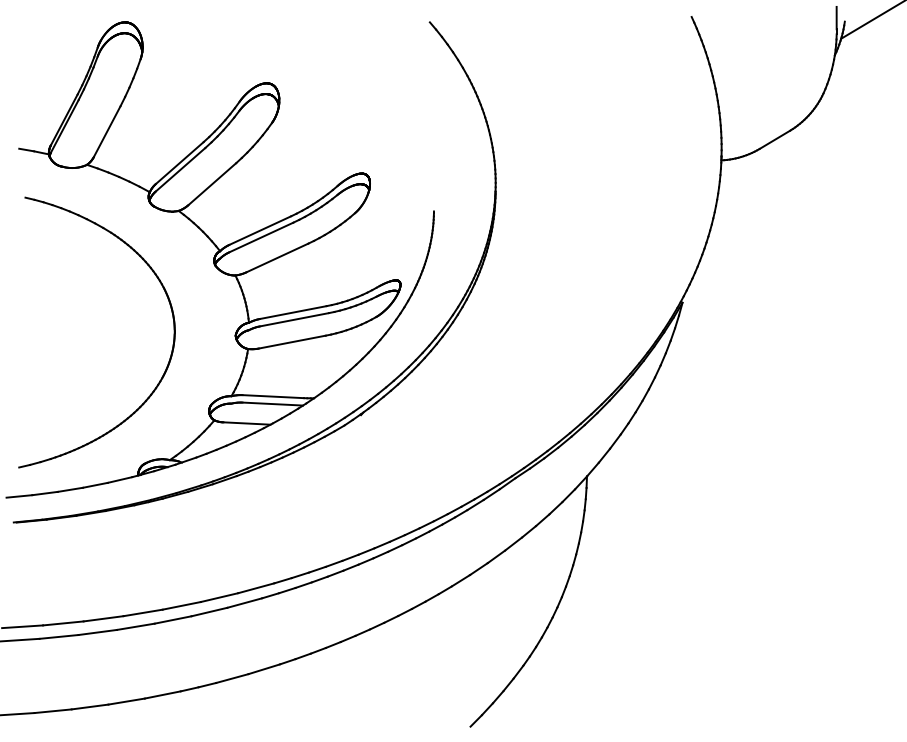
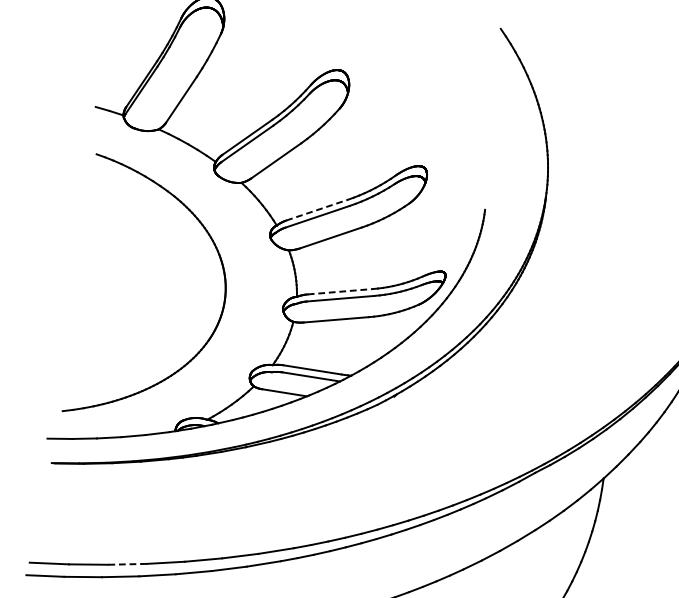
line: (260, 230) -> (317, 210), solid -> dashed
line: (293, 312) -> (340, 291), solid -> dashed
line: (103, 618) -> (127, 564), solid -> dashed

